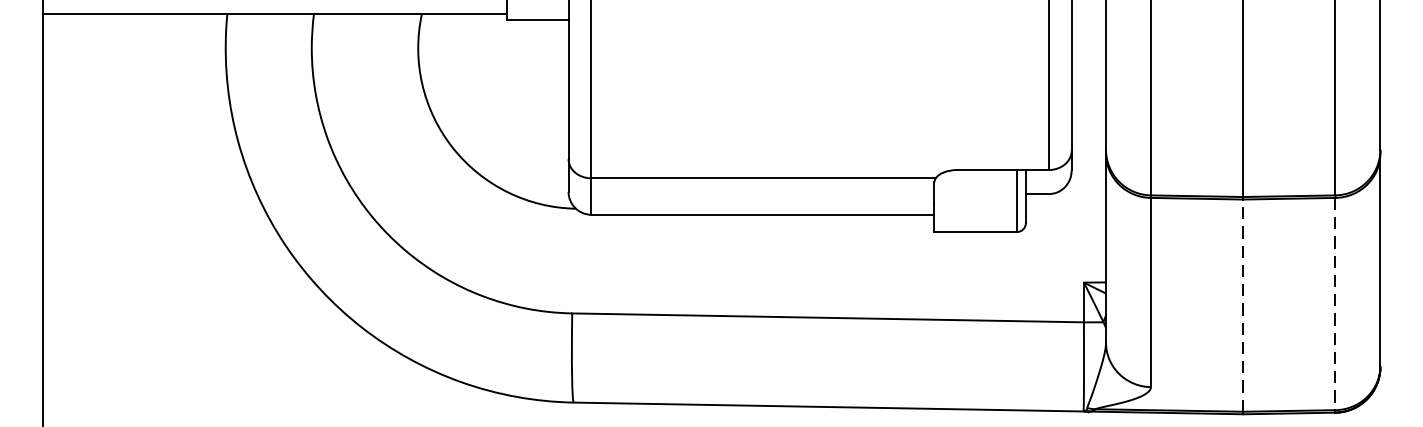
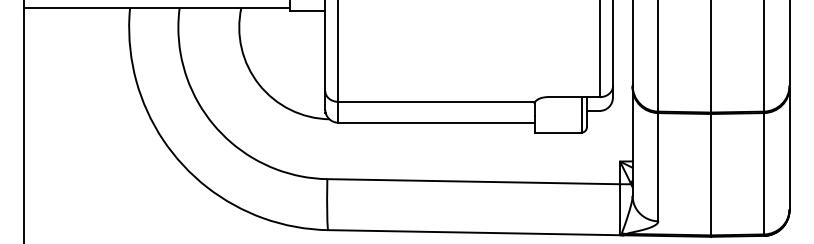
line: (1334, 303) -> (763, 173), dashed -> solid
line: (1243, 305) -> (711, 174), dashed -> solid

